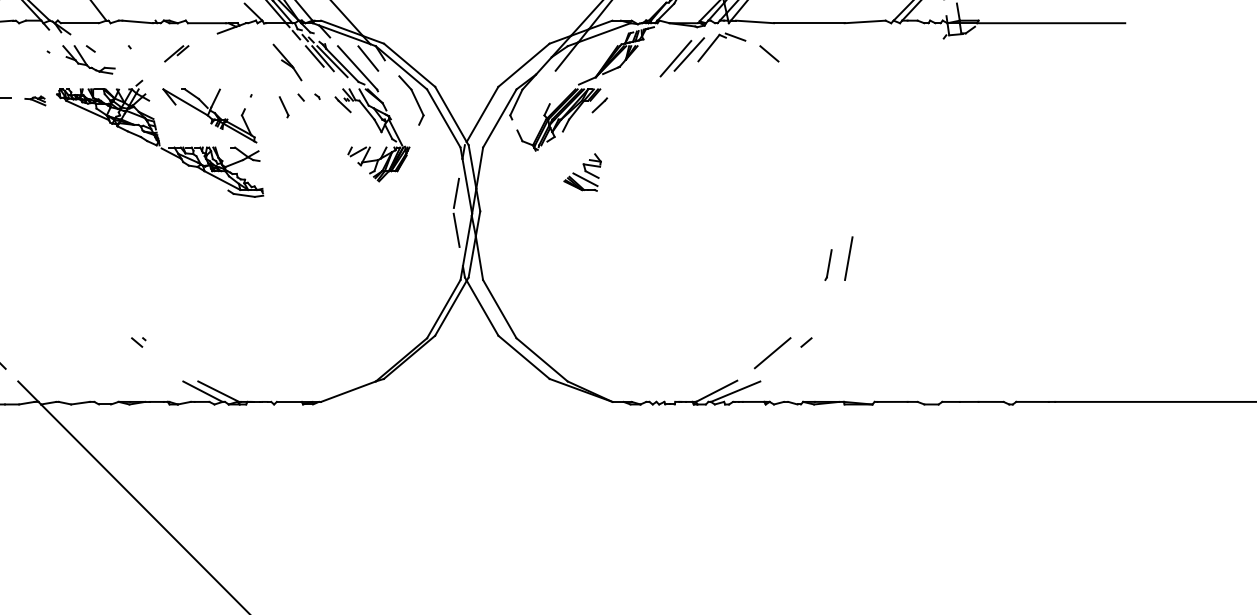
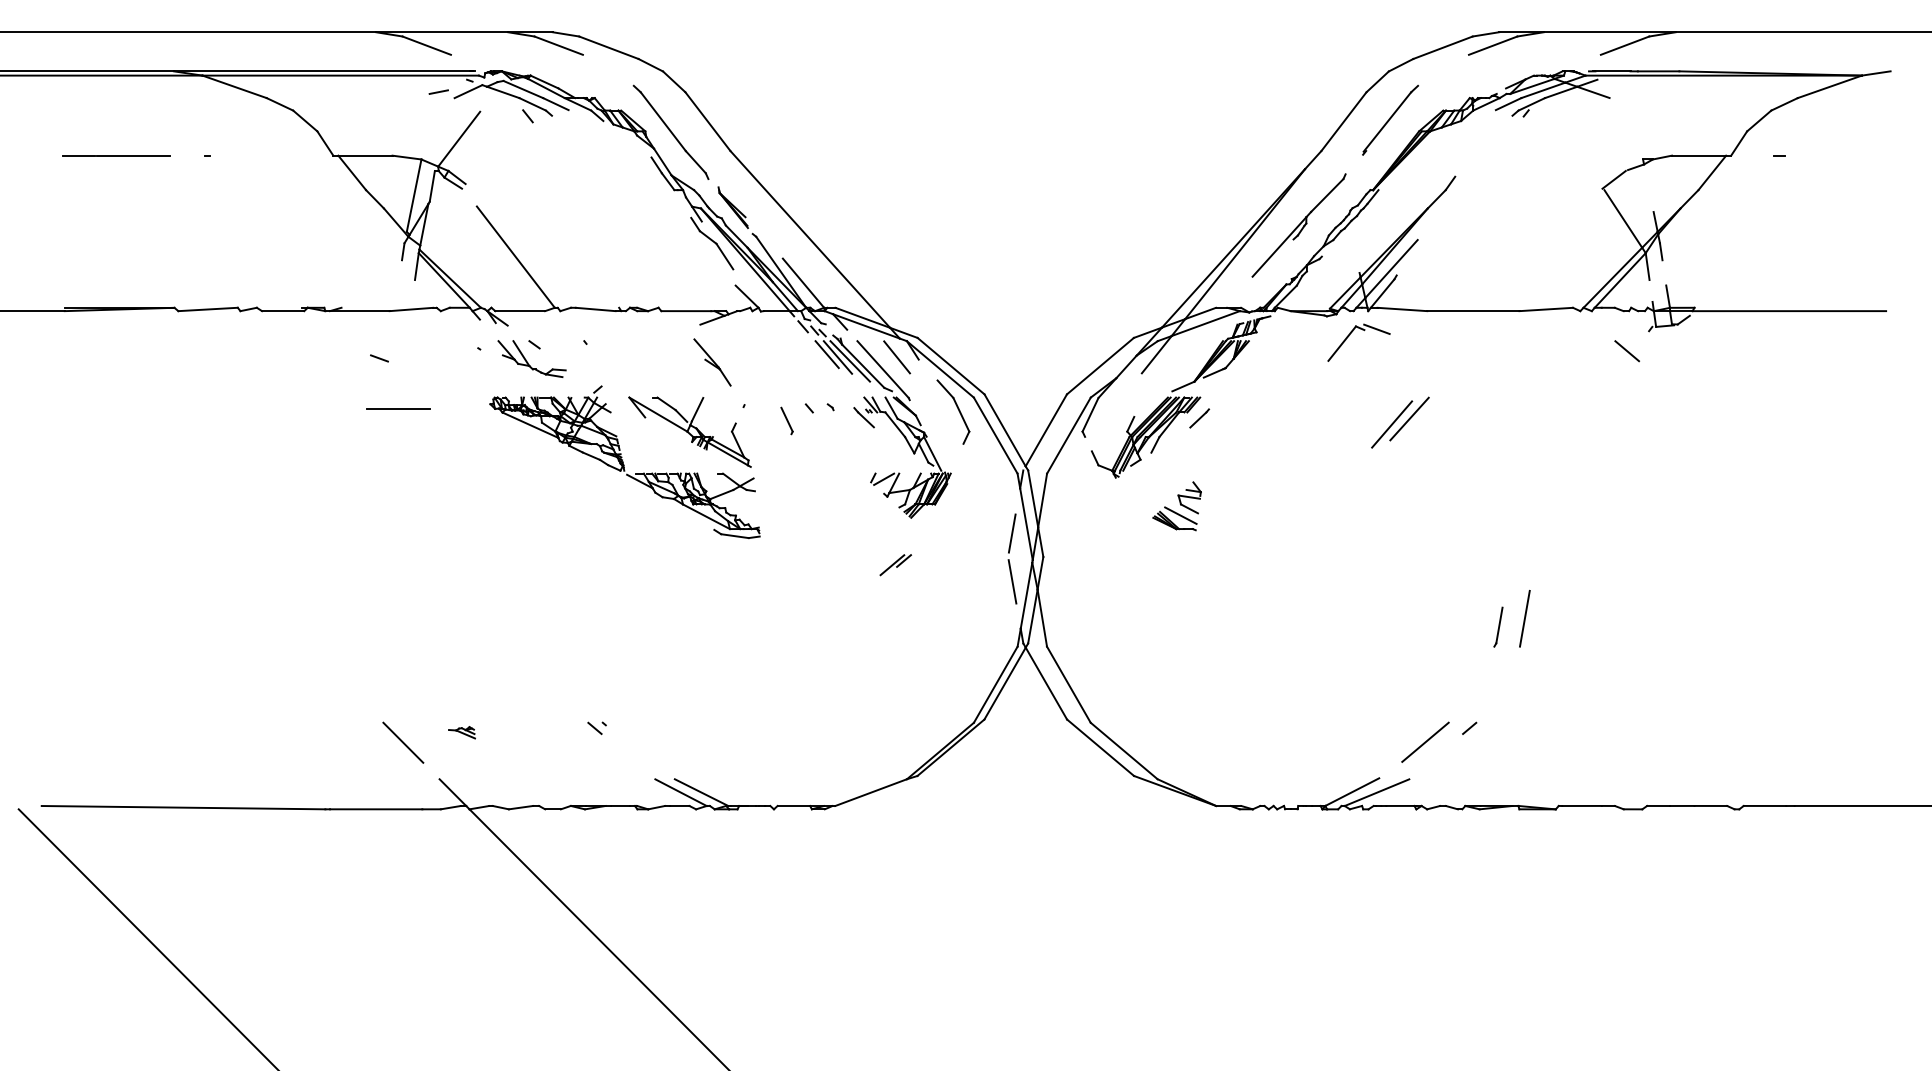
part: (176, 54) -> (895, 565), moved
line: (768, 54) -> (1626, 351), moved
part: (682, 57) -> (1400, 422), moved
part: (287, 62) -> (712, 362), moved
part: (34, 100) -> (461, 732), moved

